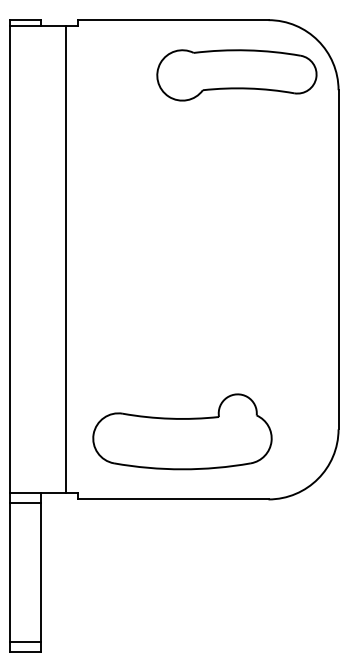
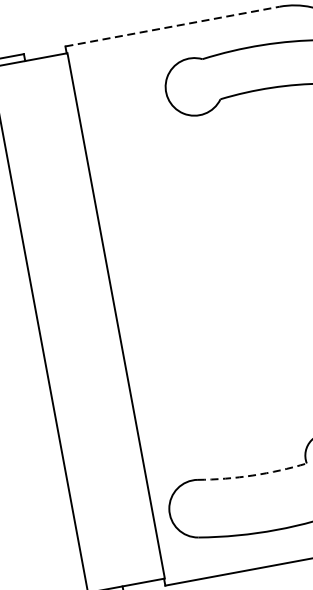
line: (173, 20) -> (172, 26), solid -> dashed
line: (65, 259) -> (115, 315), moved
arc: (170, 418) -> (252, 475), solid -> dashed

